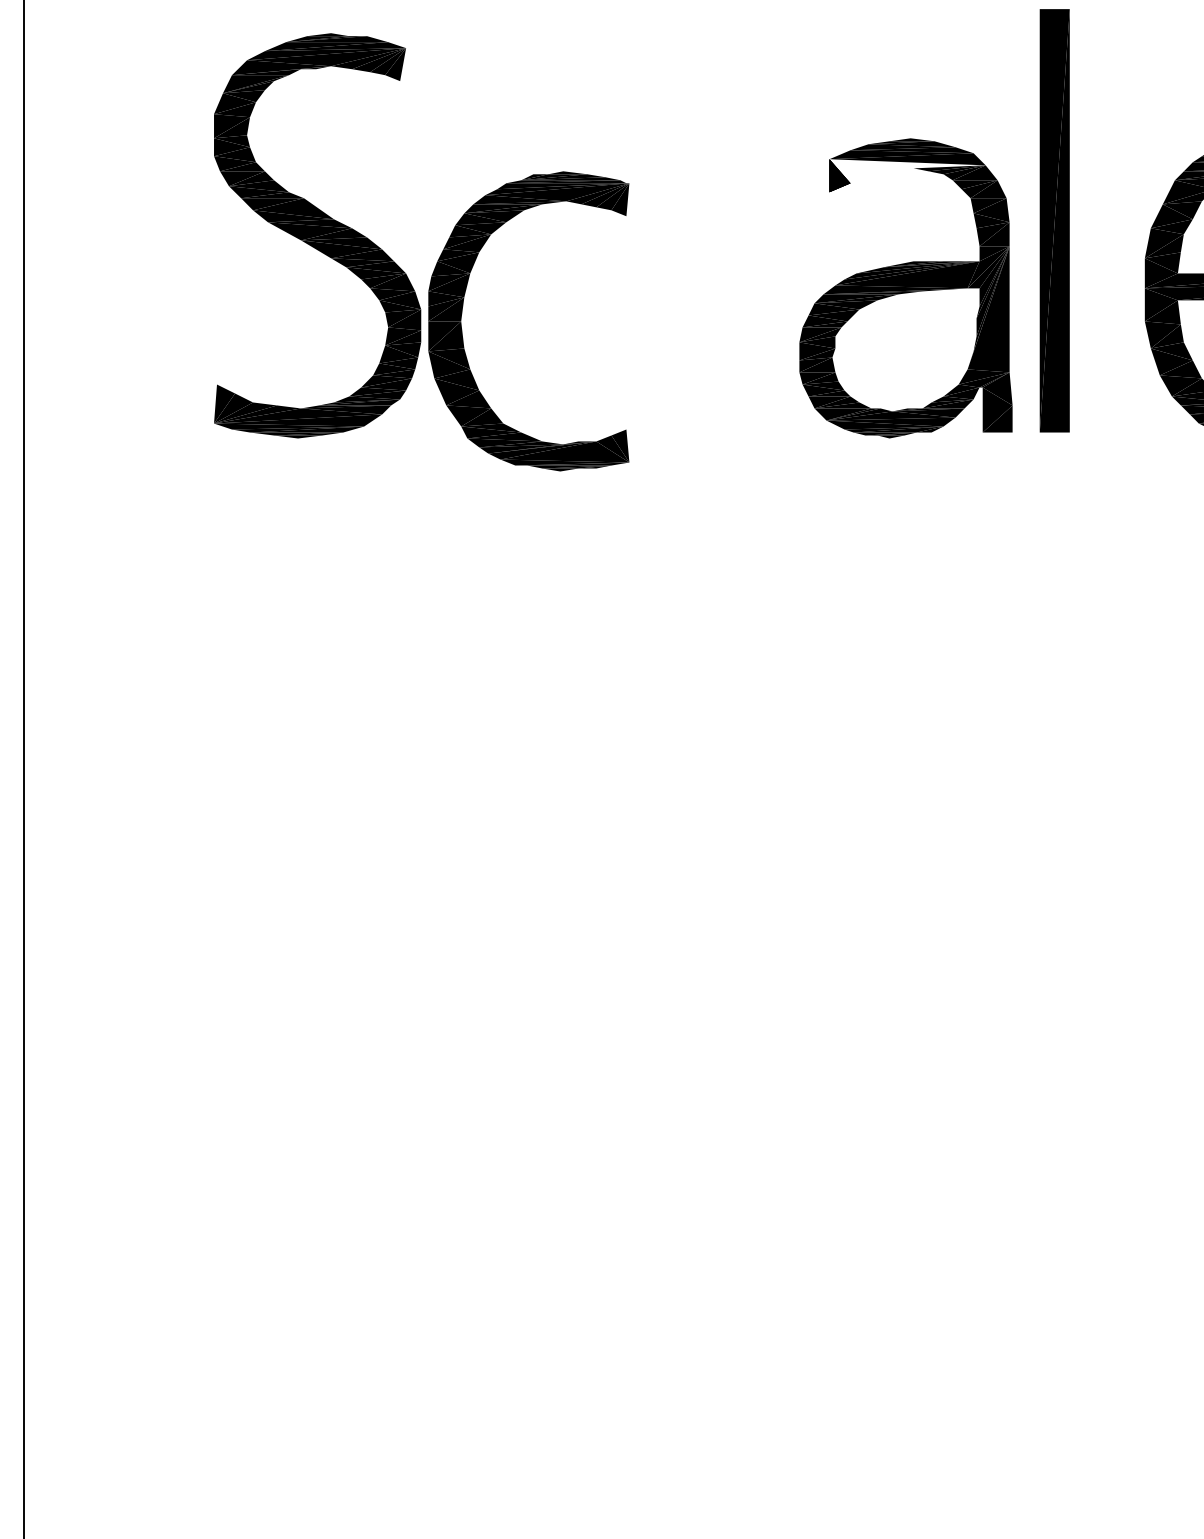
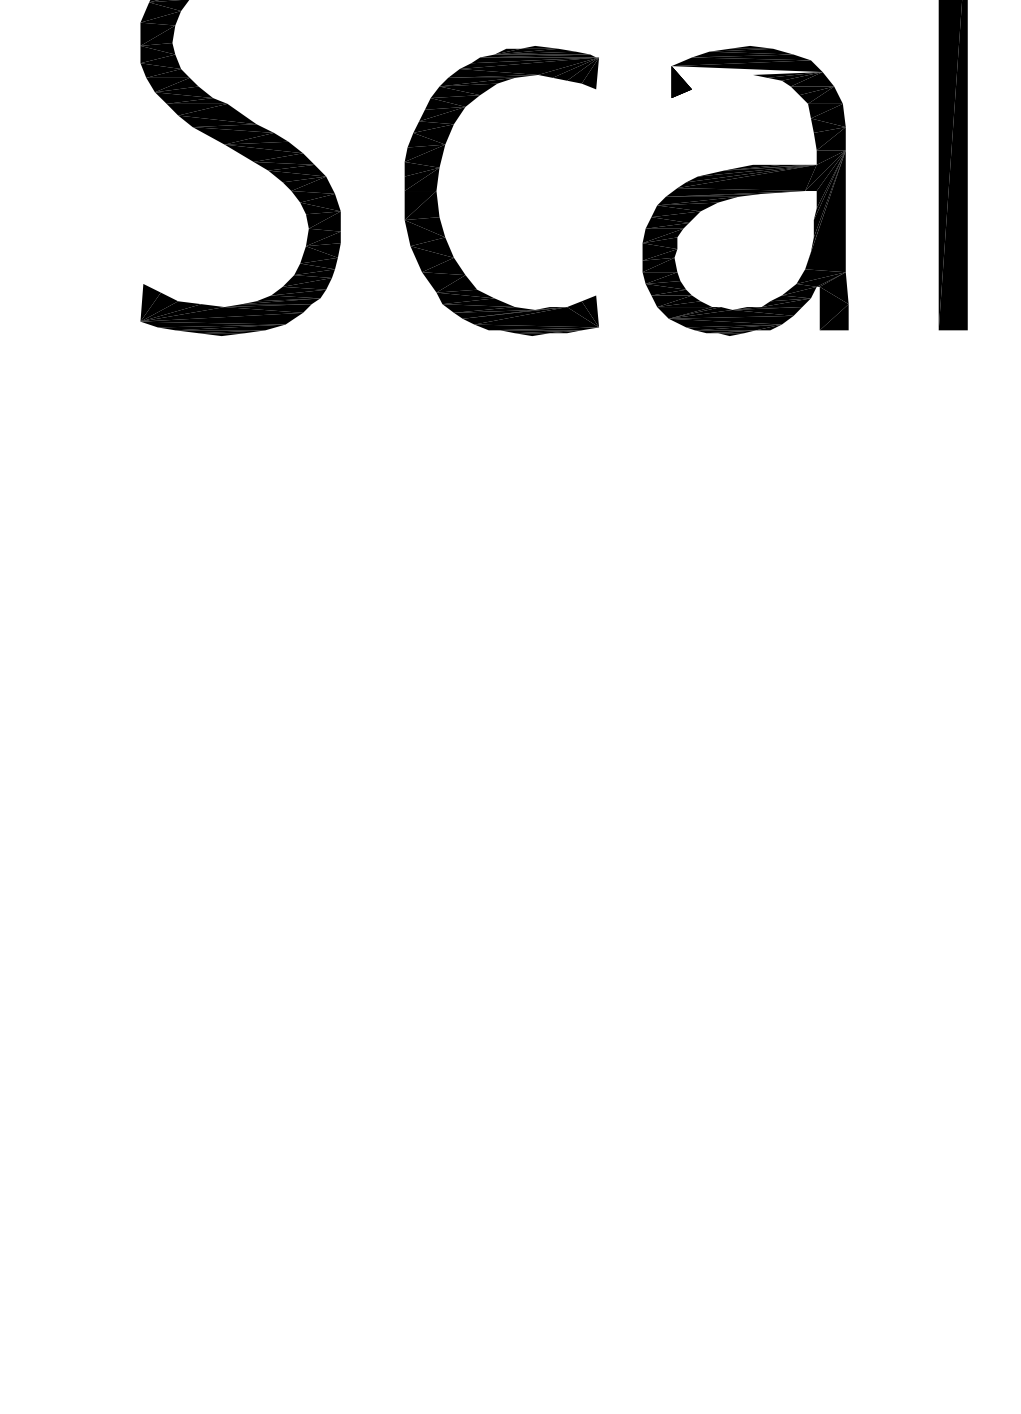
part: (905, 288) -> (745, 191), moved
part: (462, 313) -> (437, 183), moved

